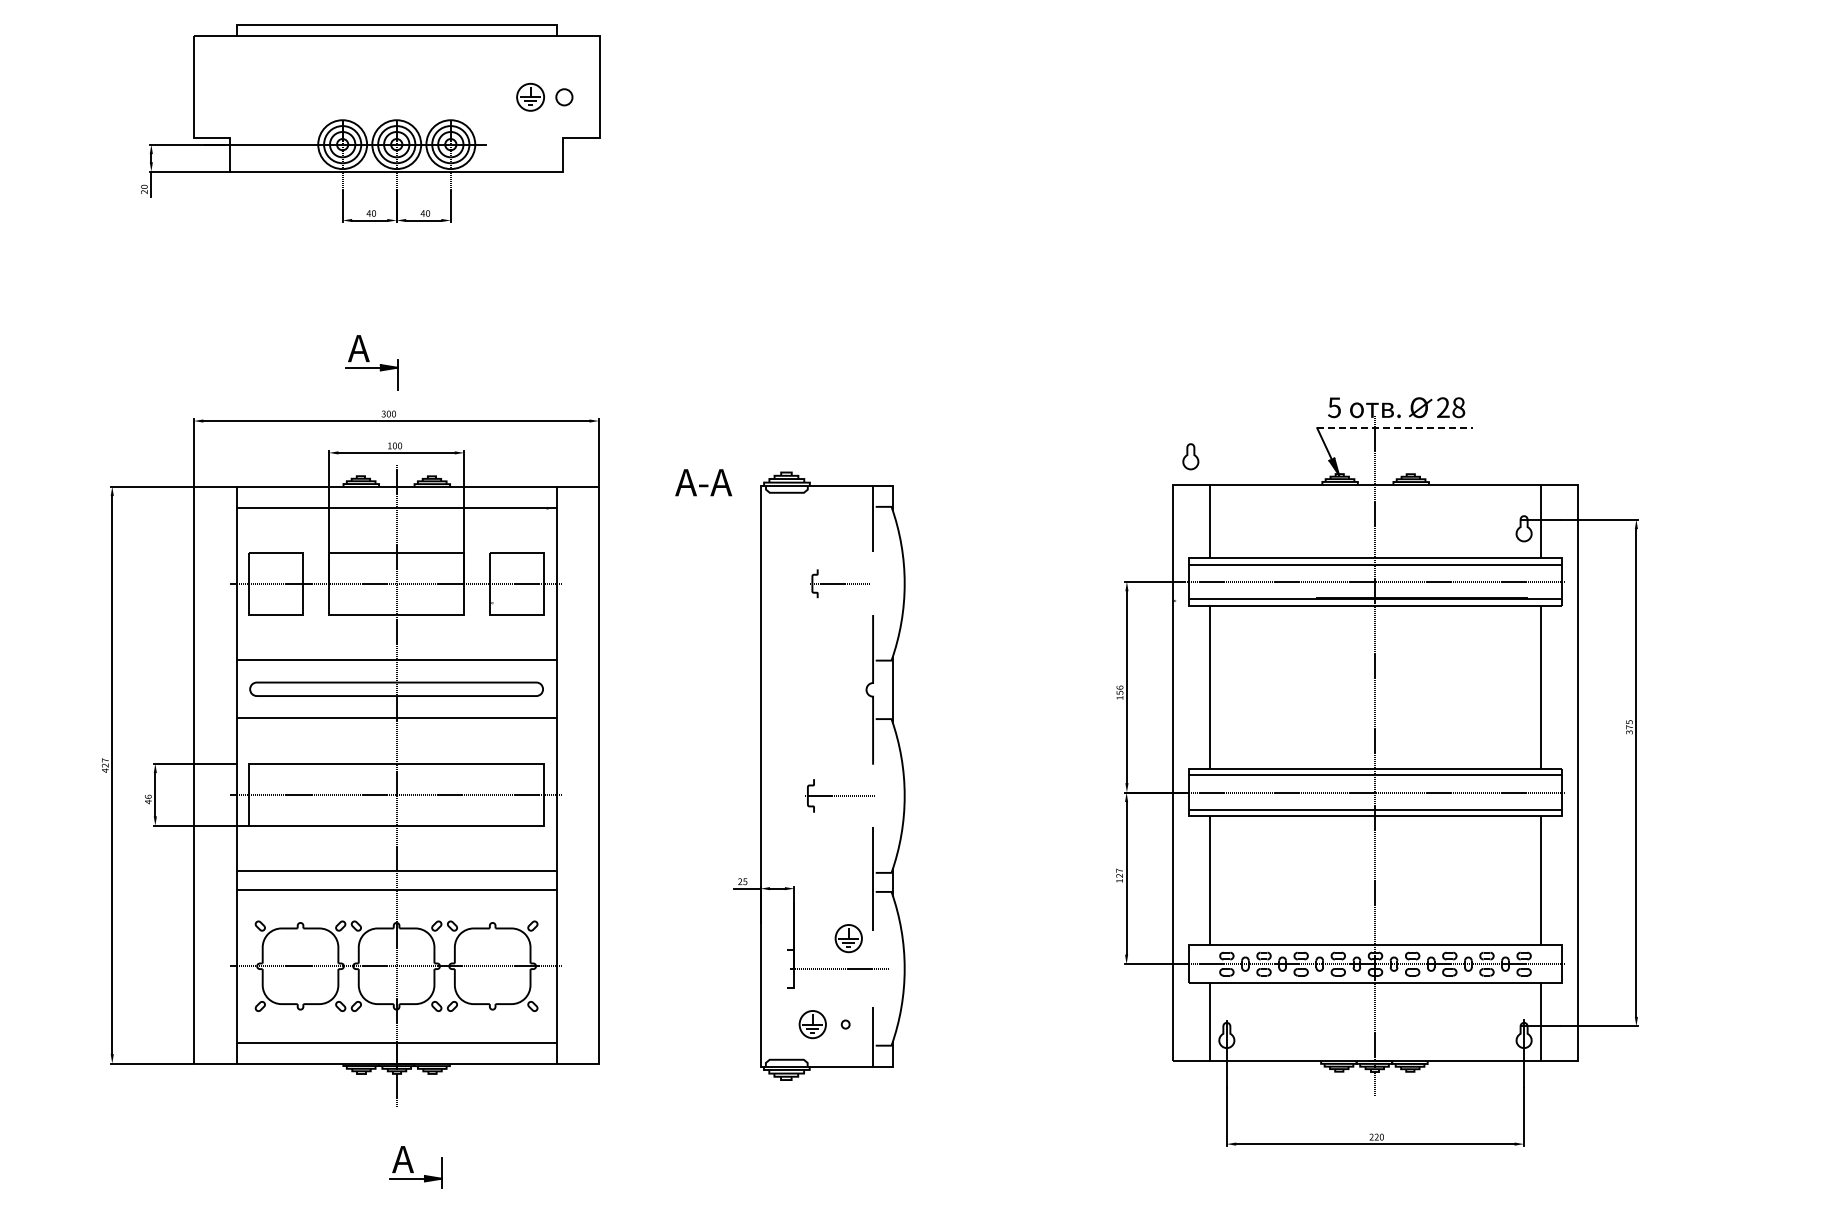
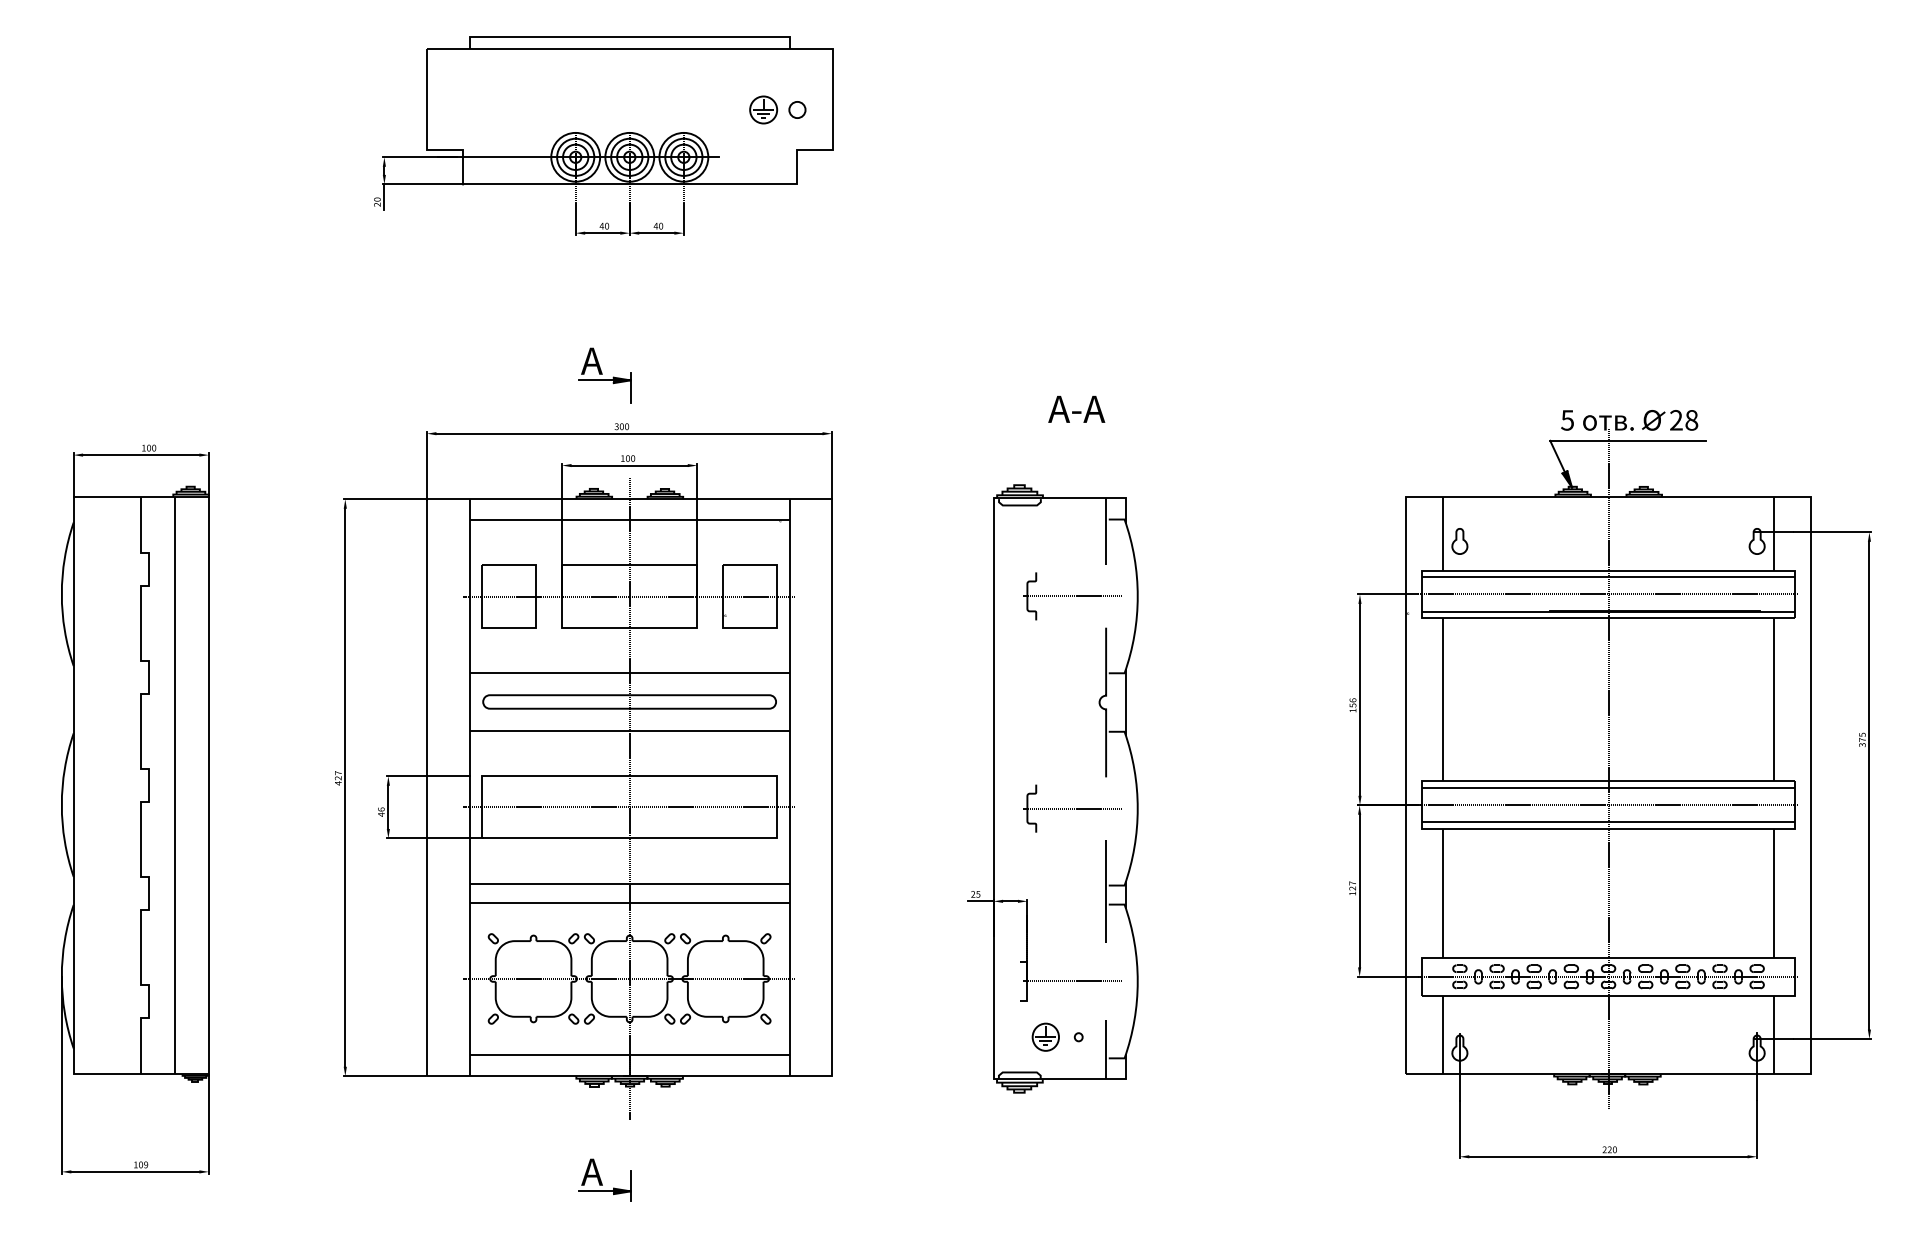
line: (1395, 427) -> (1628, 440), dashed -> solid
part: (1190, 456) -> (1459, 541), moved
text: (703, 481) -> (1076, 408), moved
part: (839, 583) -> (1072, 596), size x1.67
part: (839, 795) -> (1072, 808), size x1.43
part: (848, 937) -> (1081, 950), removed
part: (415, 1166) -> (604, 1179), moved

